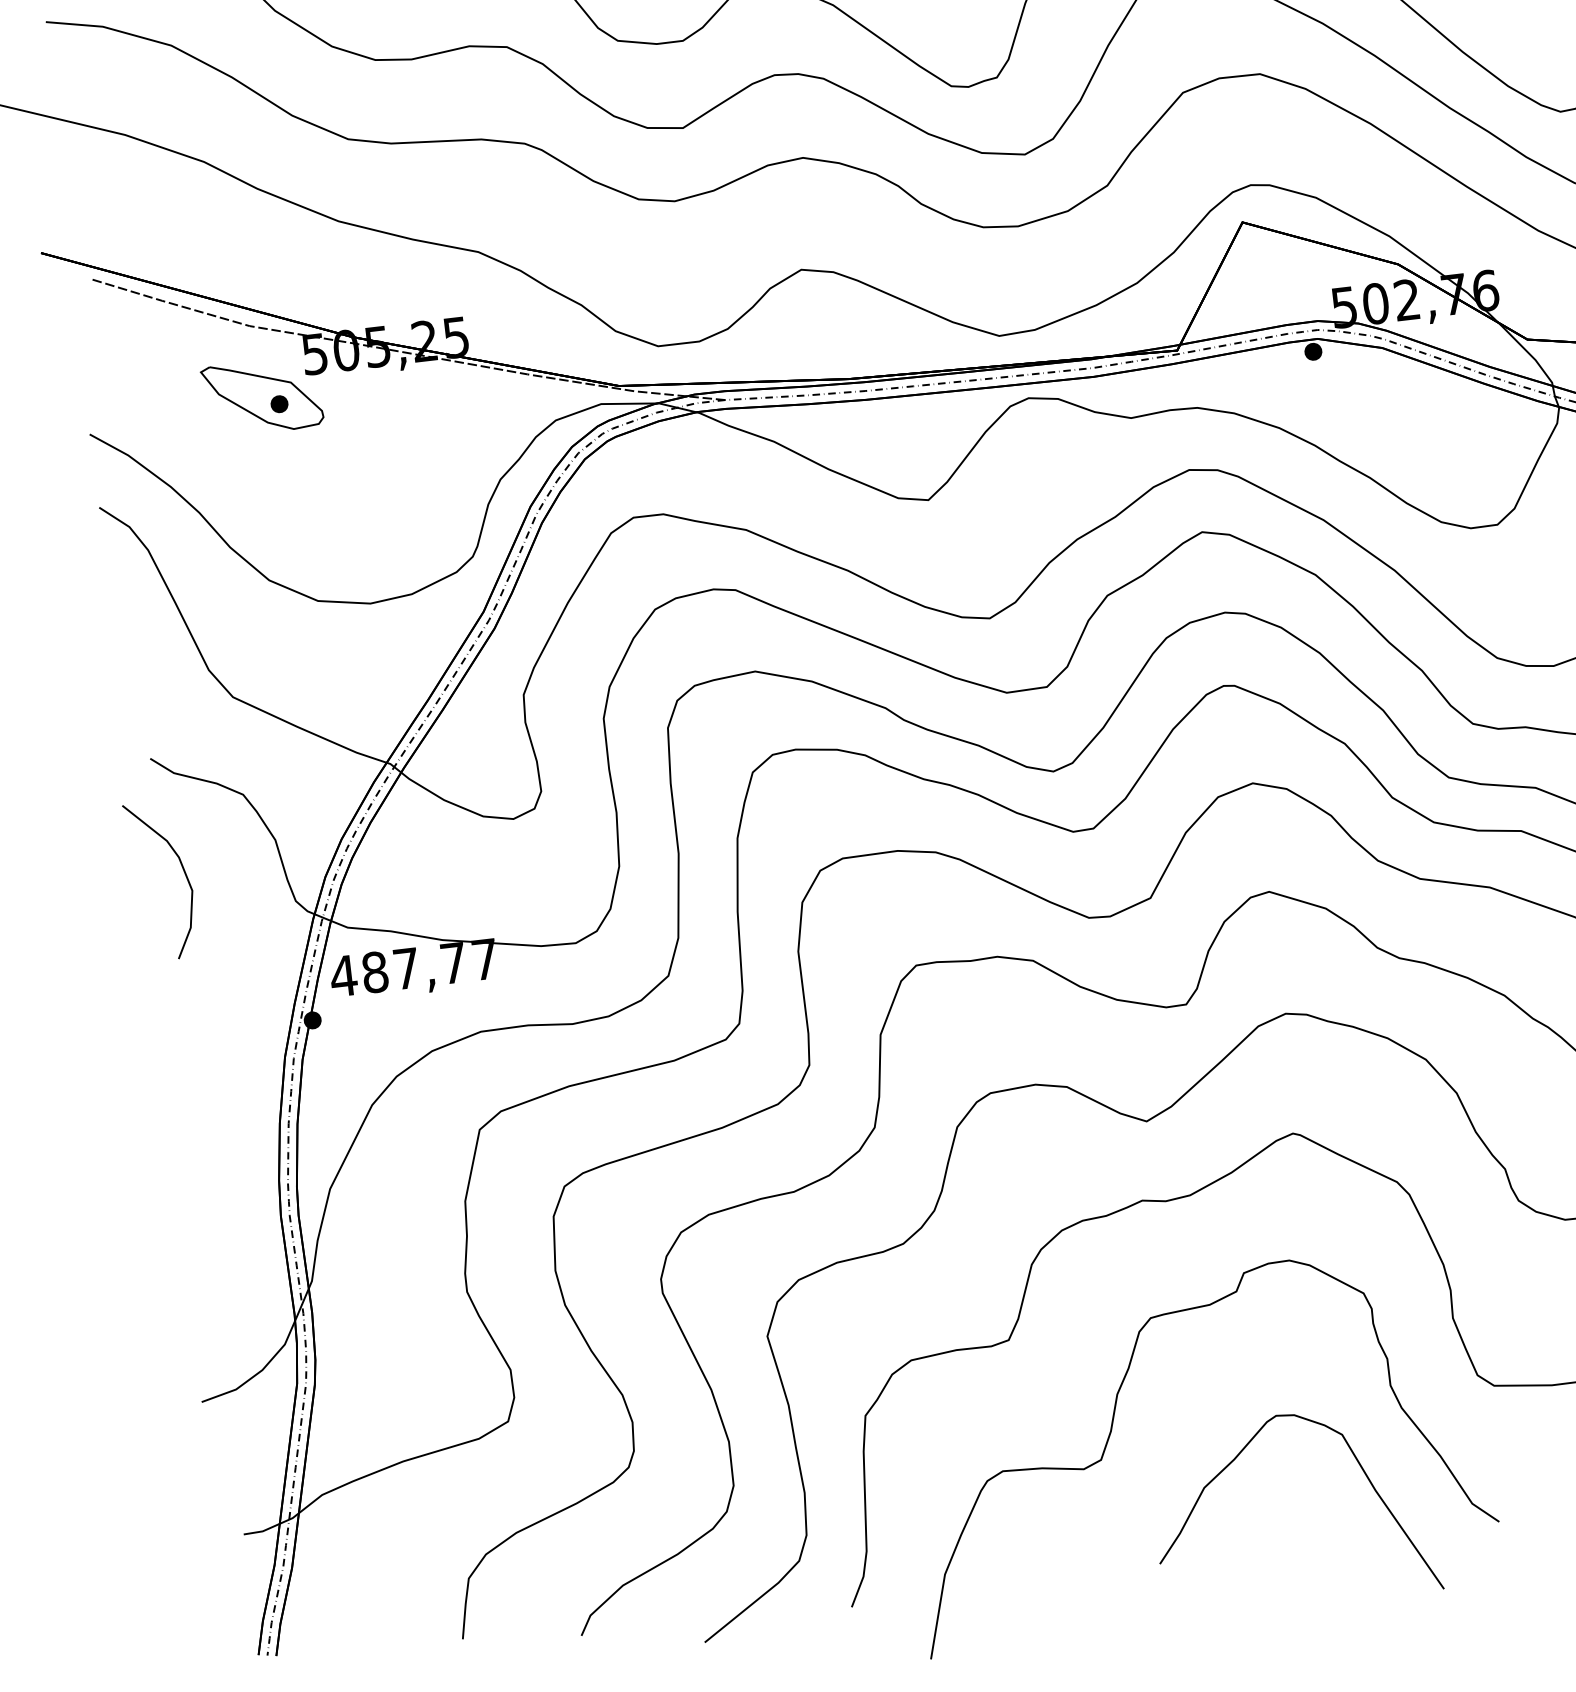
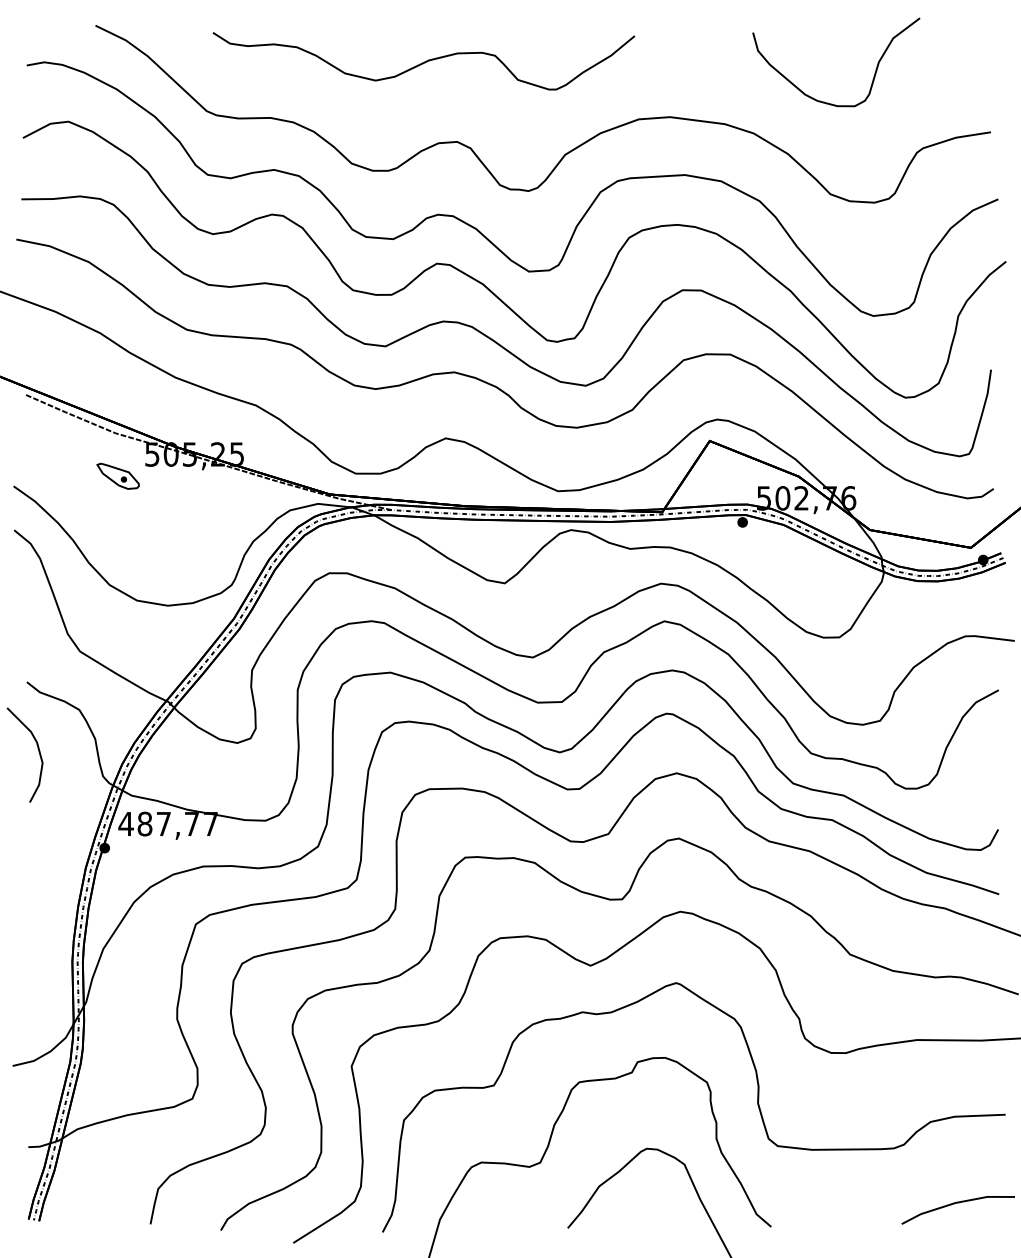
part: (261, 397) -> (117, 476), size x0.6

